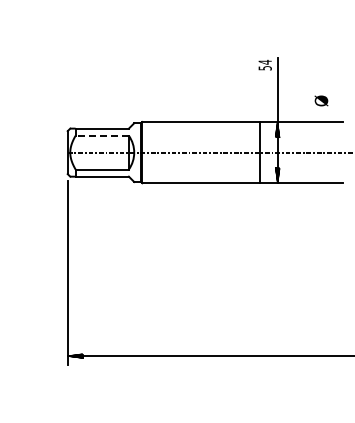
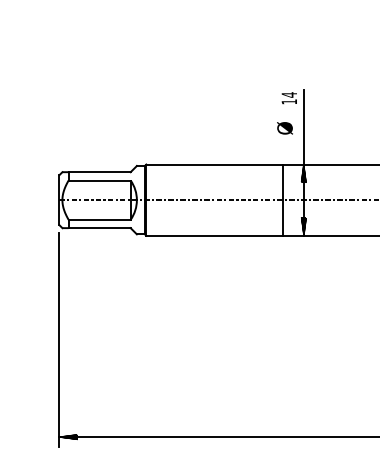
text: (264, 68) -> (288, 102), 54 -> 14
text: (321, 100) -> (285, 127), moved
line: (102, 135) -> (99, 180), dashed -> solid

